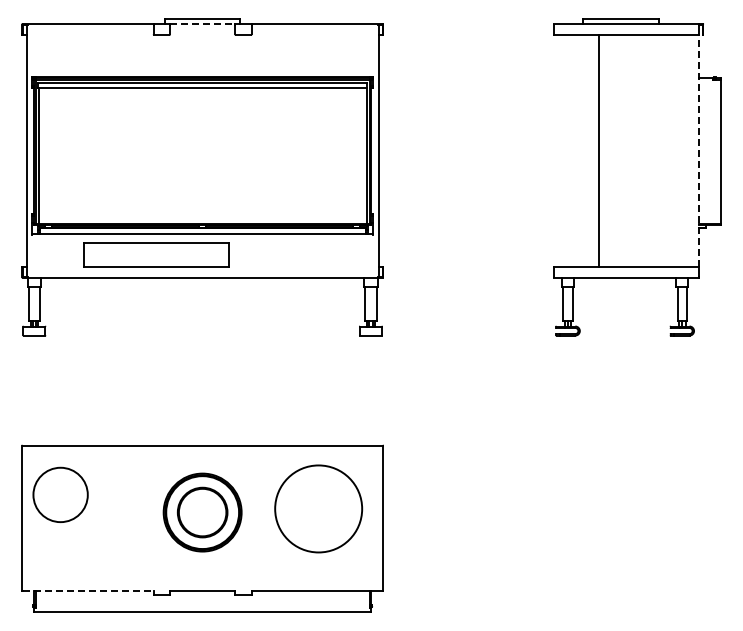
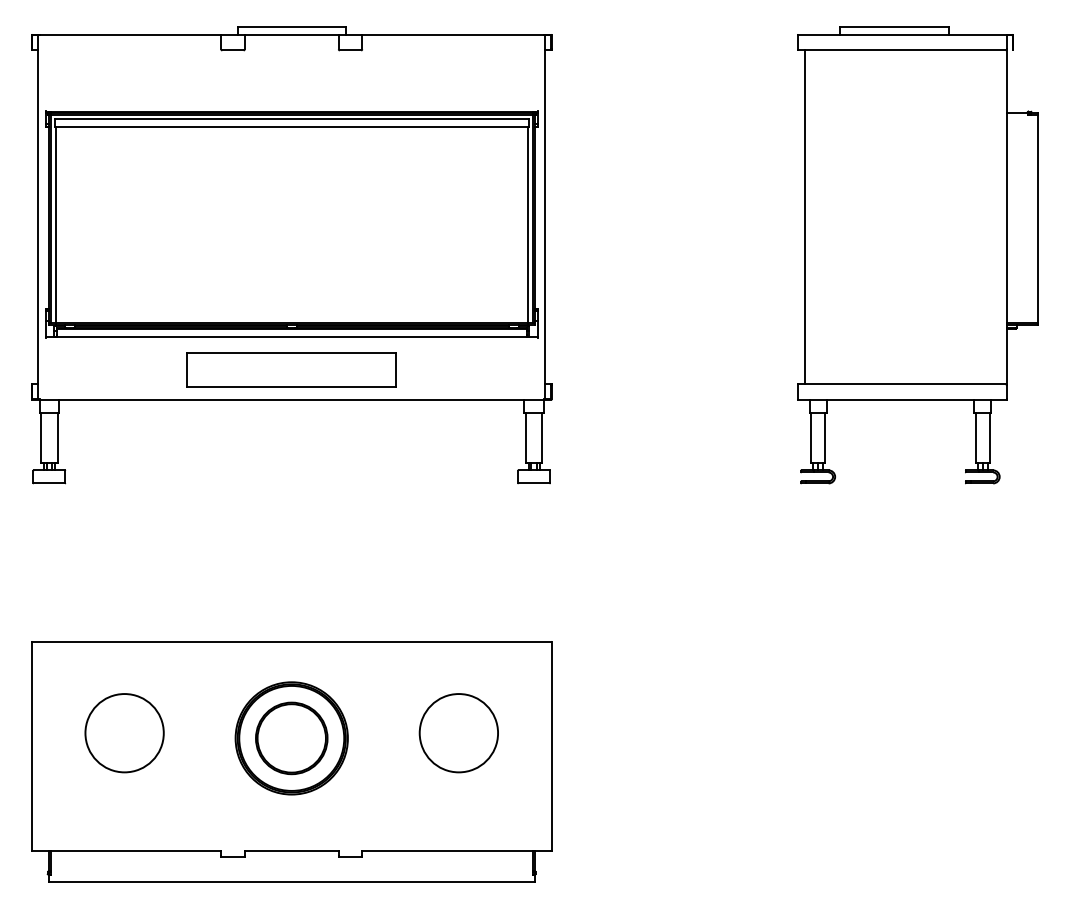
line: (202, 24) -> (291, 35), dashed -> solid
line: (598, 150) -> (804, 216), moved
line: (698, 150) -> (1006, 216), dashed -> solid
part: (156, 254) -> (291, 369), moved
circle: (60, 494) -> (124, 732), moved
circle: (318, 508) -> (458, 732), size x0.62
line: (88, 590) -> (127, 850), dashed -> solid

